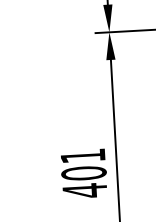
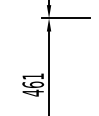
text: (82, 172) -> (32, 84), 401 -> 461

